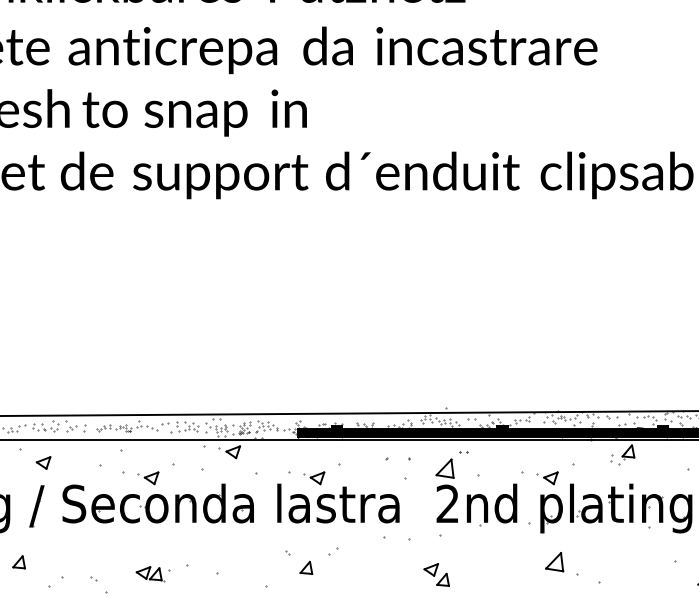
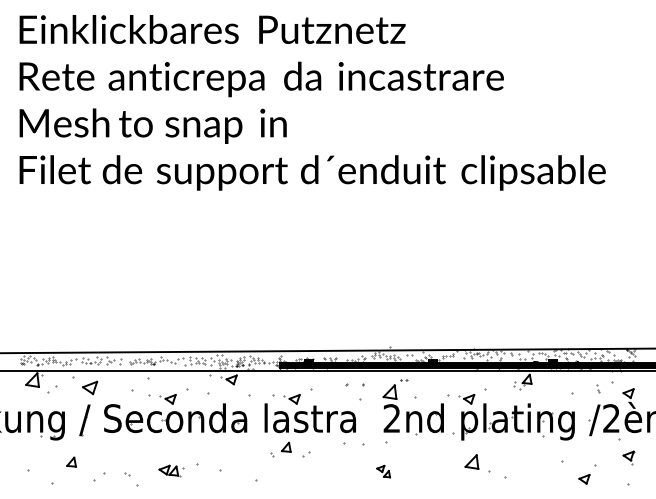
part: (43, 462) -> (89, 387), size x1.4
part: (306, 566) -> (286, 446), moved
part: (436, 574) -> (383, 471), size x0.7

